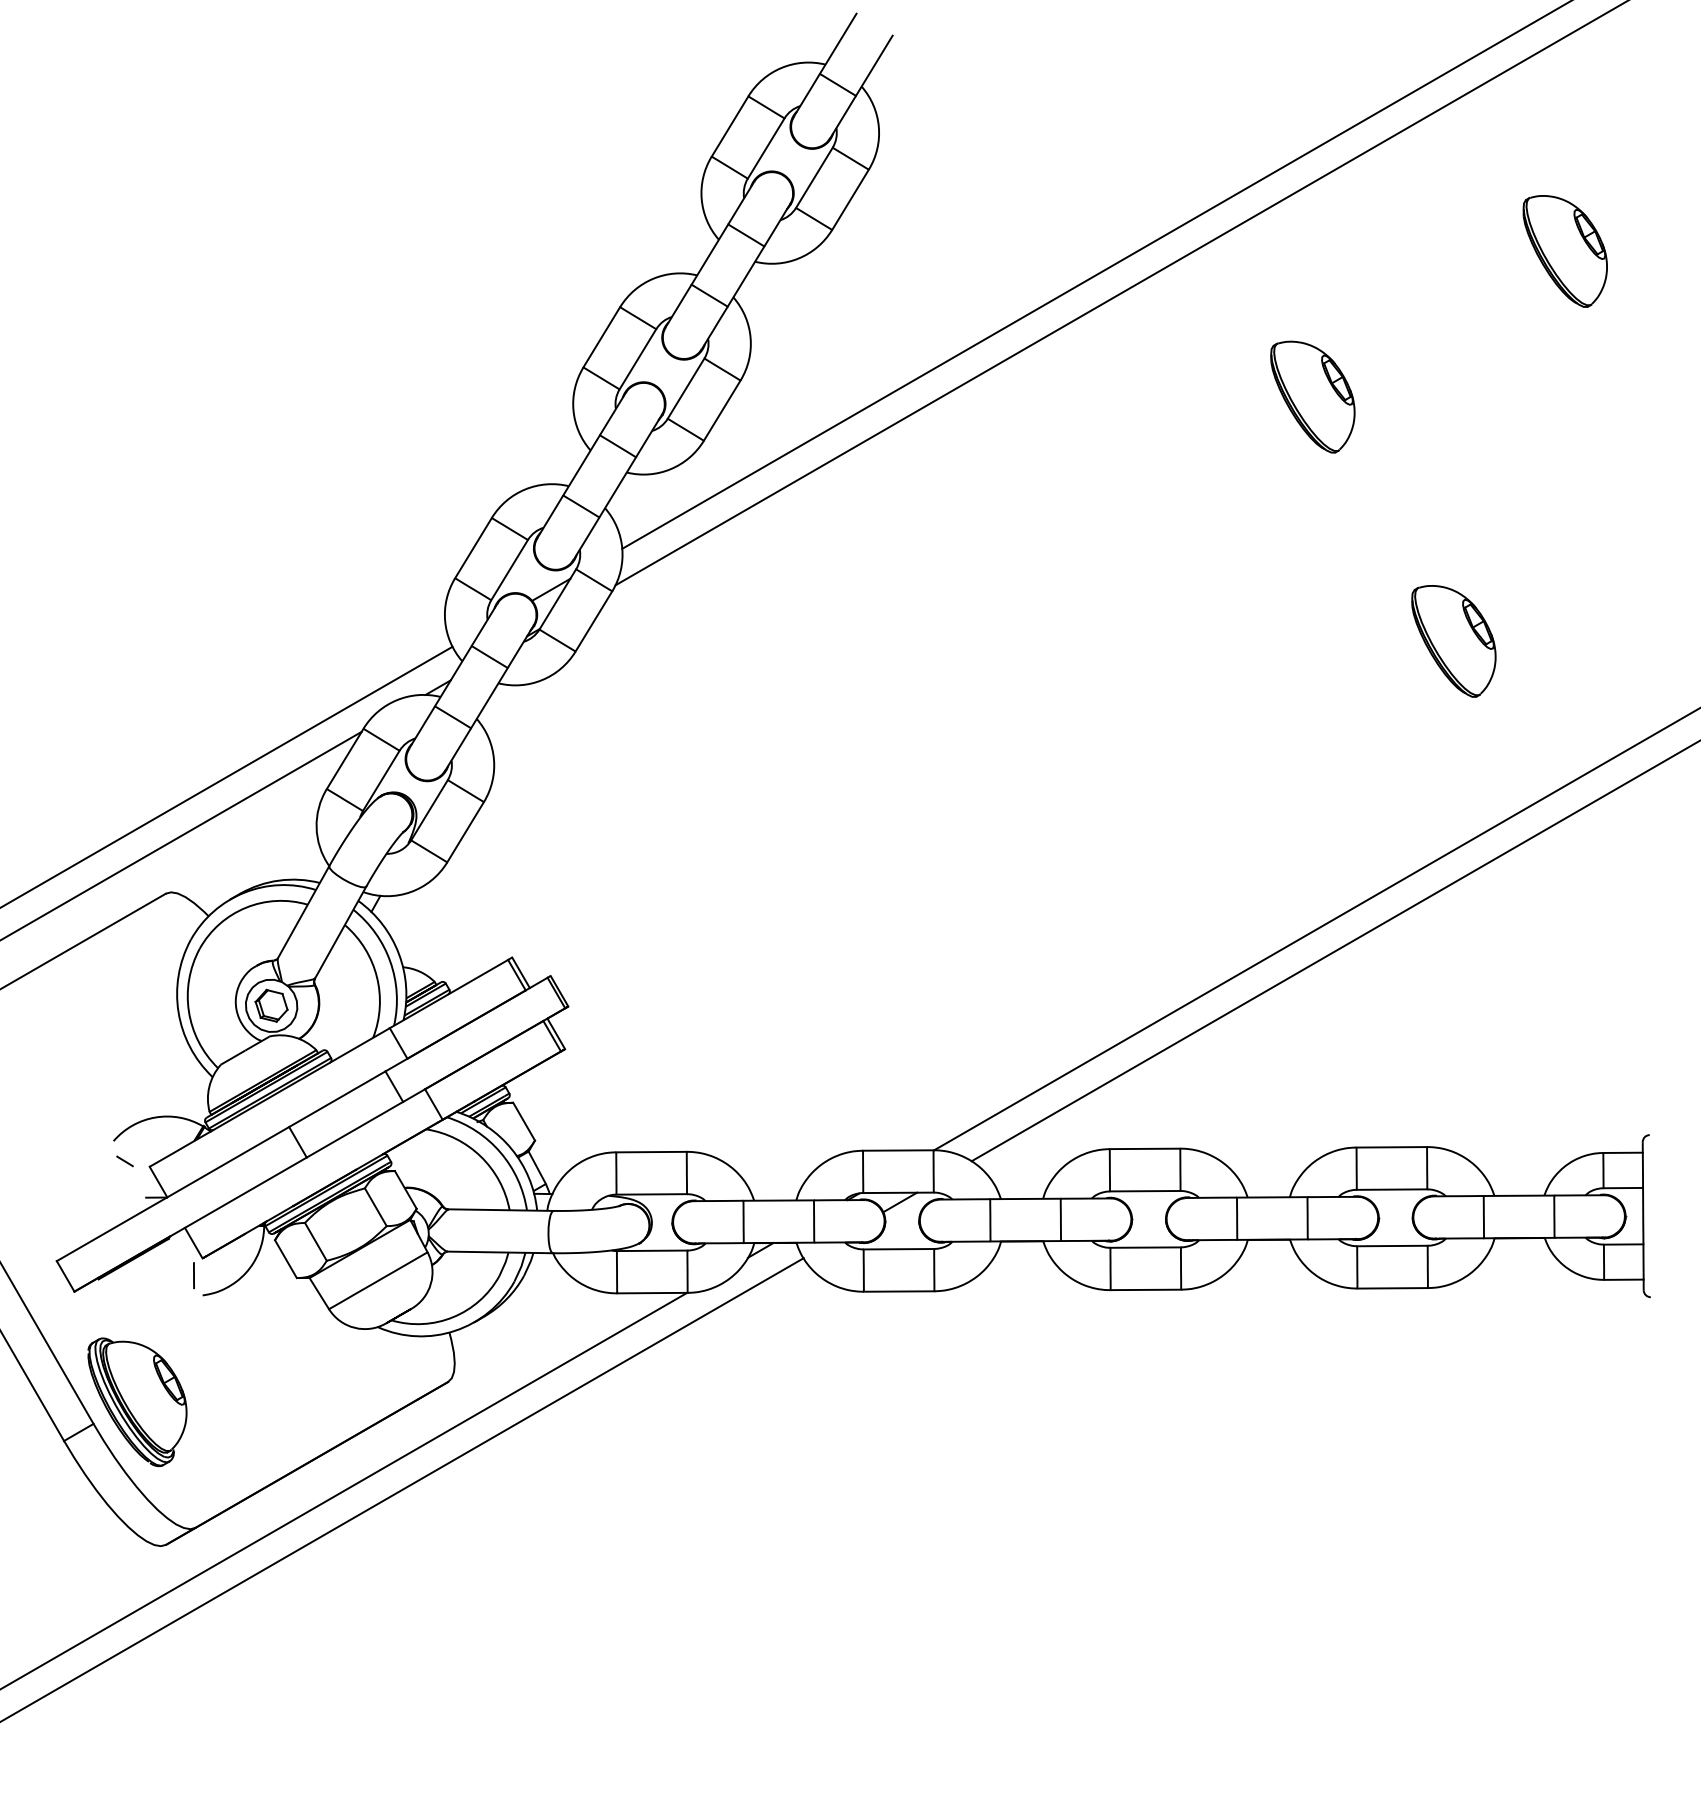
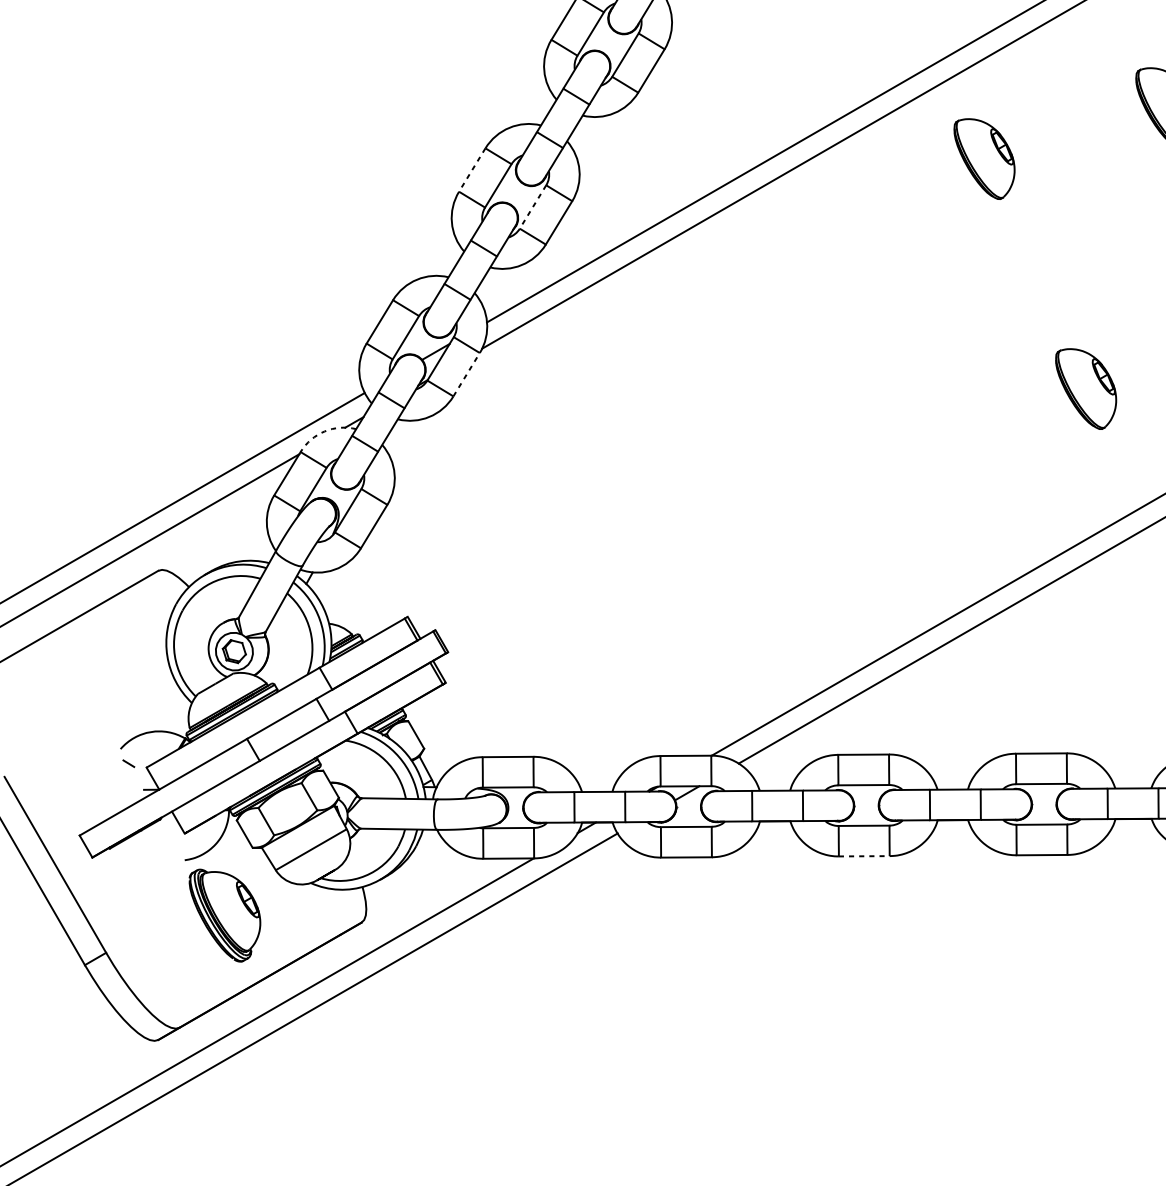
line: (601, 337) -> (472, 170), solid -> dashed
line: (685, 389) -> (532, 207), solid -> dashed
part: (1312, 396) -> (984, 158), moved
line: (594, 621) -> (467, 374), solid -> dashed
arc: (396, 700) -> (324, 431), solid -> dashed
line: (193, 1275) -> (178, 845), removed
line: (1146, 1289) -> (864, 855), solid -> dashed
part: (137, 1402) -> (224, 915), moved

